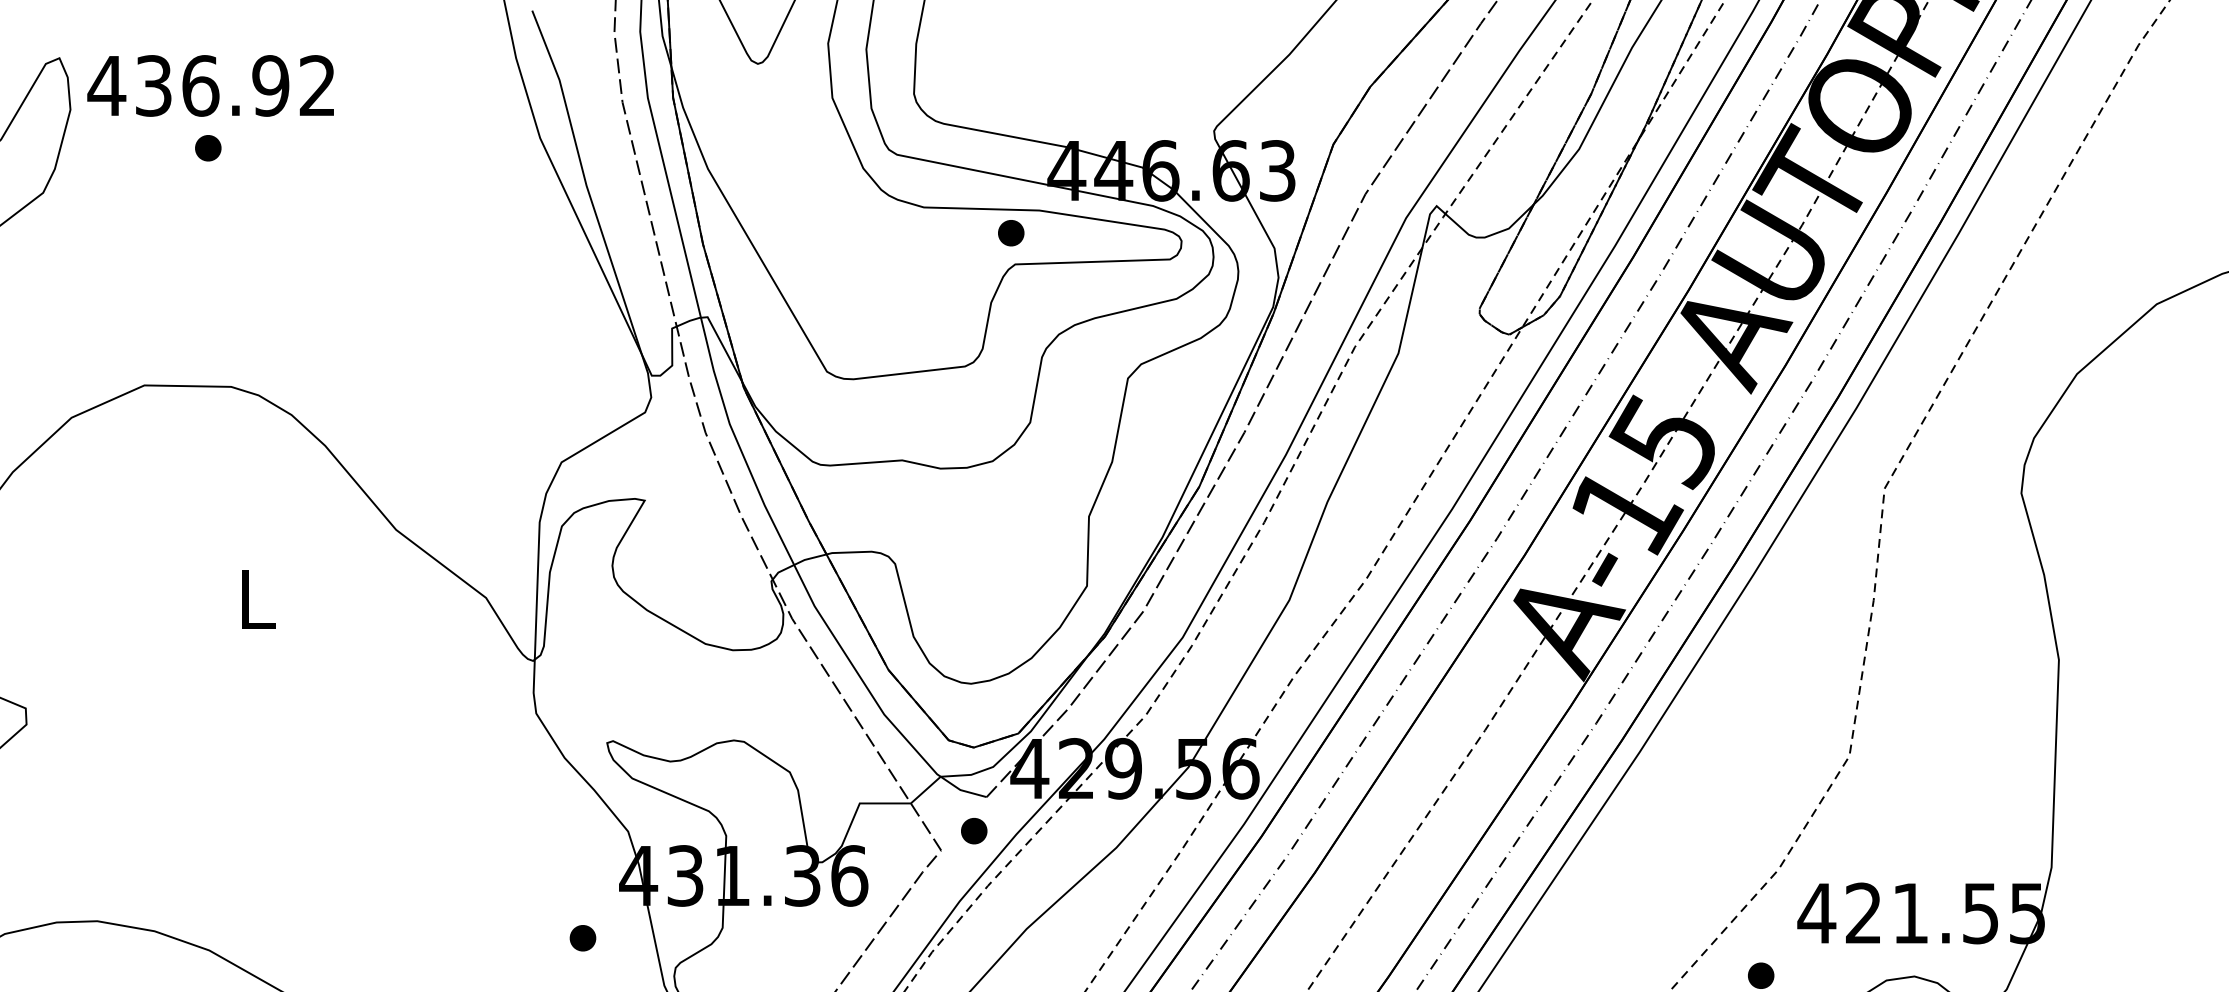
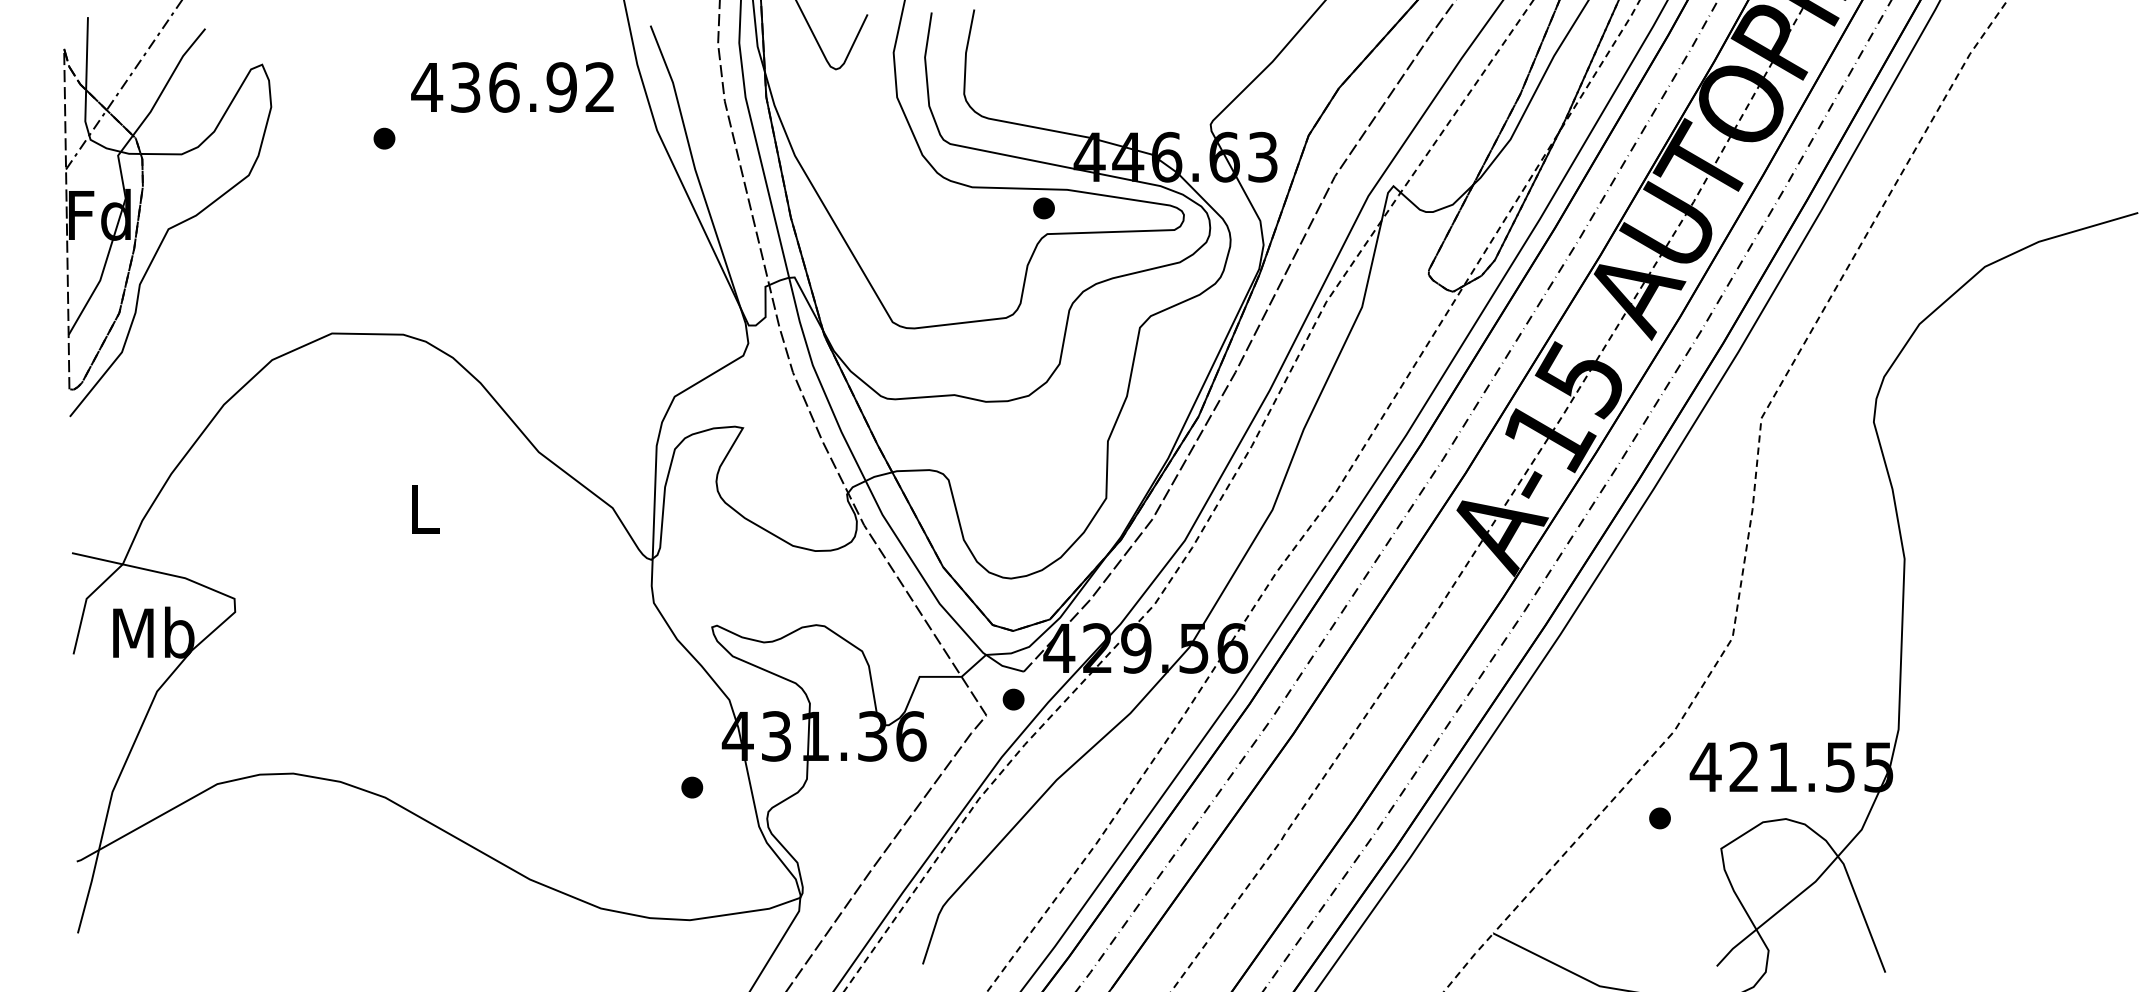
text: (210, 85) -> (512, 87), moved

